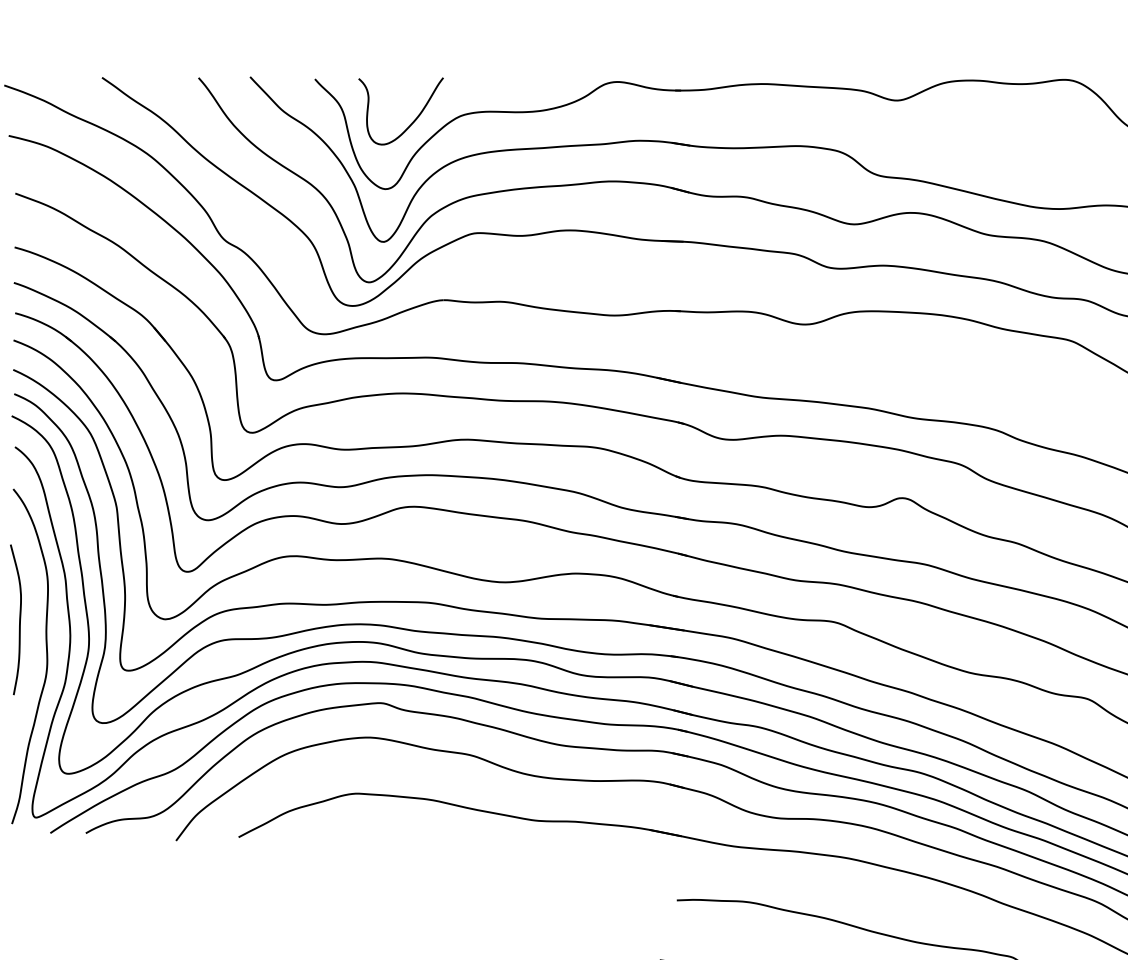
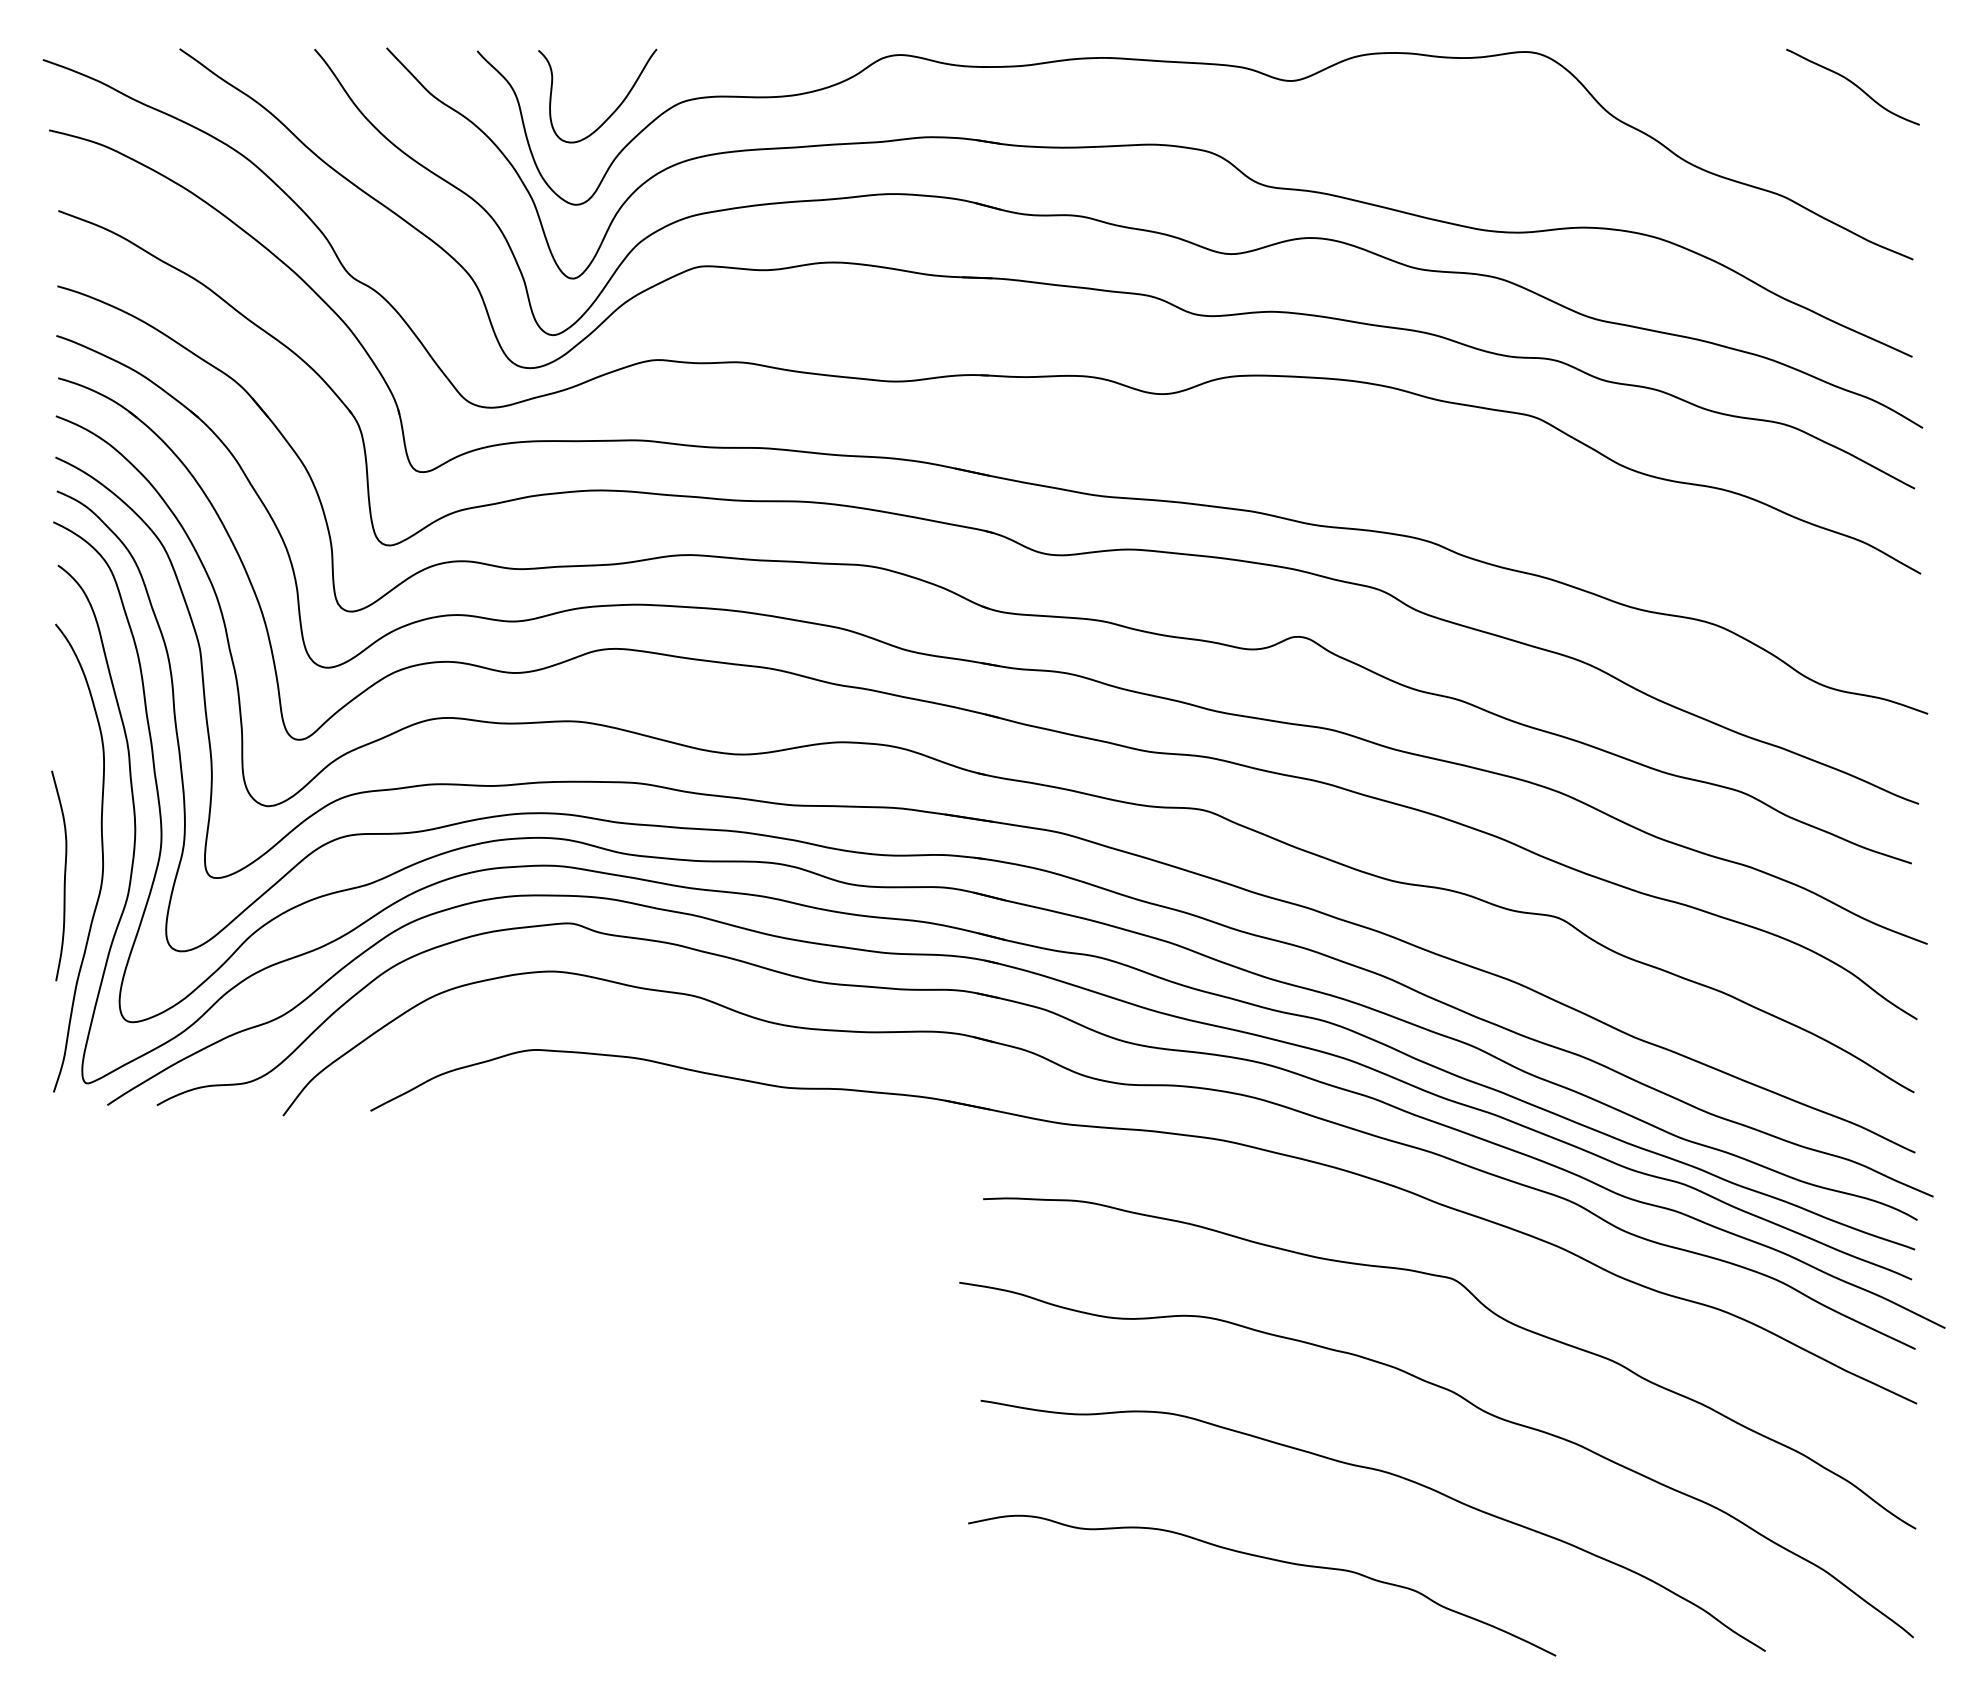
curve: (19, 619) -> (64, 875), moved

